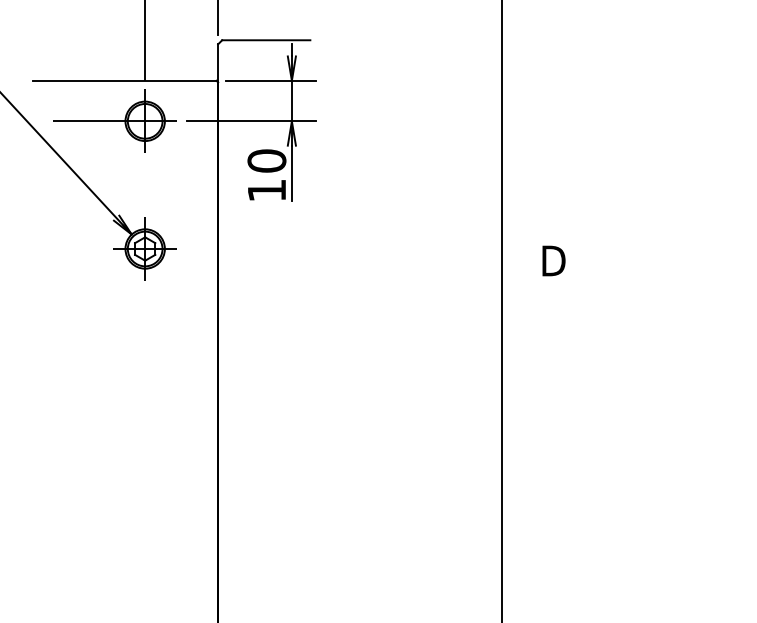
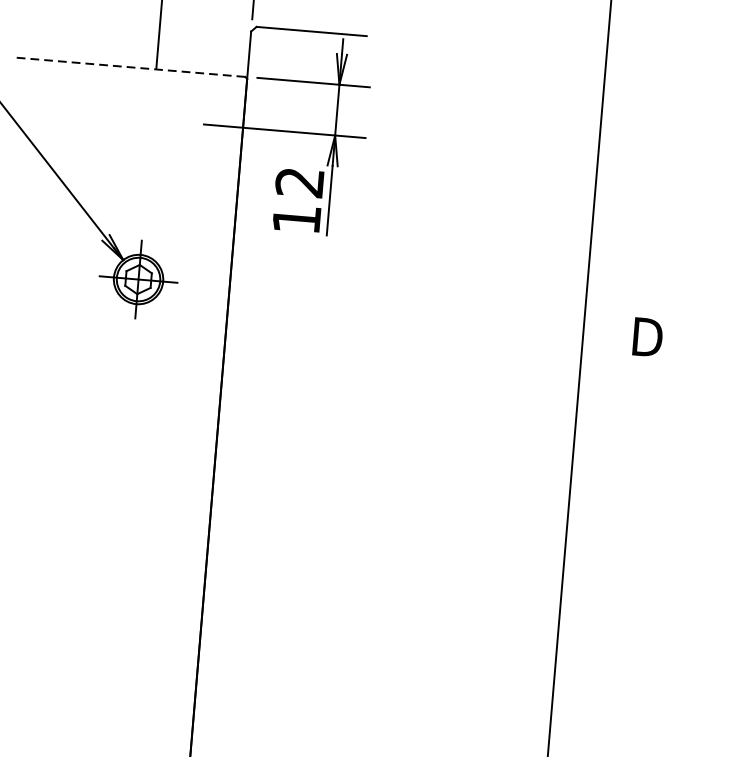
line: (124, 80) -> (130, 66), solid -> dashed
part: (114, 120) -> (113, 115), removed
text: (266, 160) -> (299, 181), 10 -> 12

